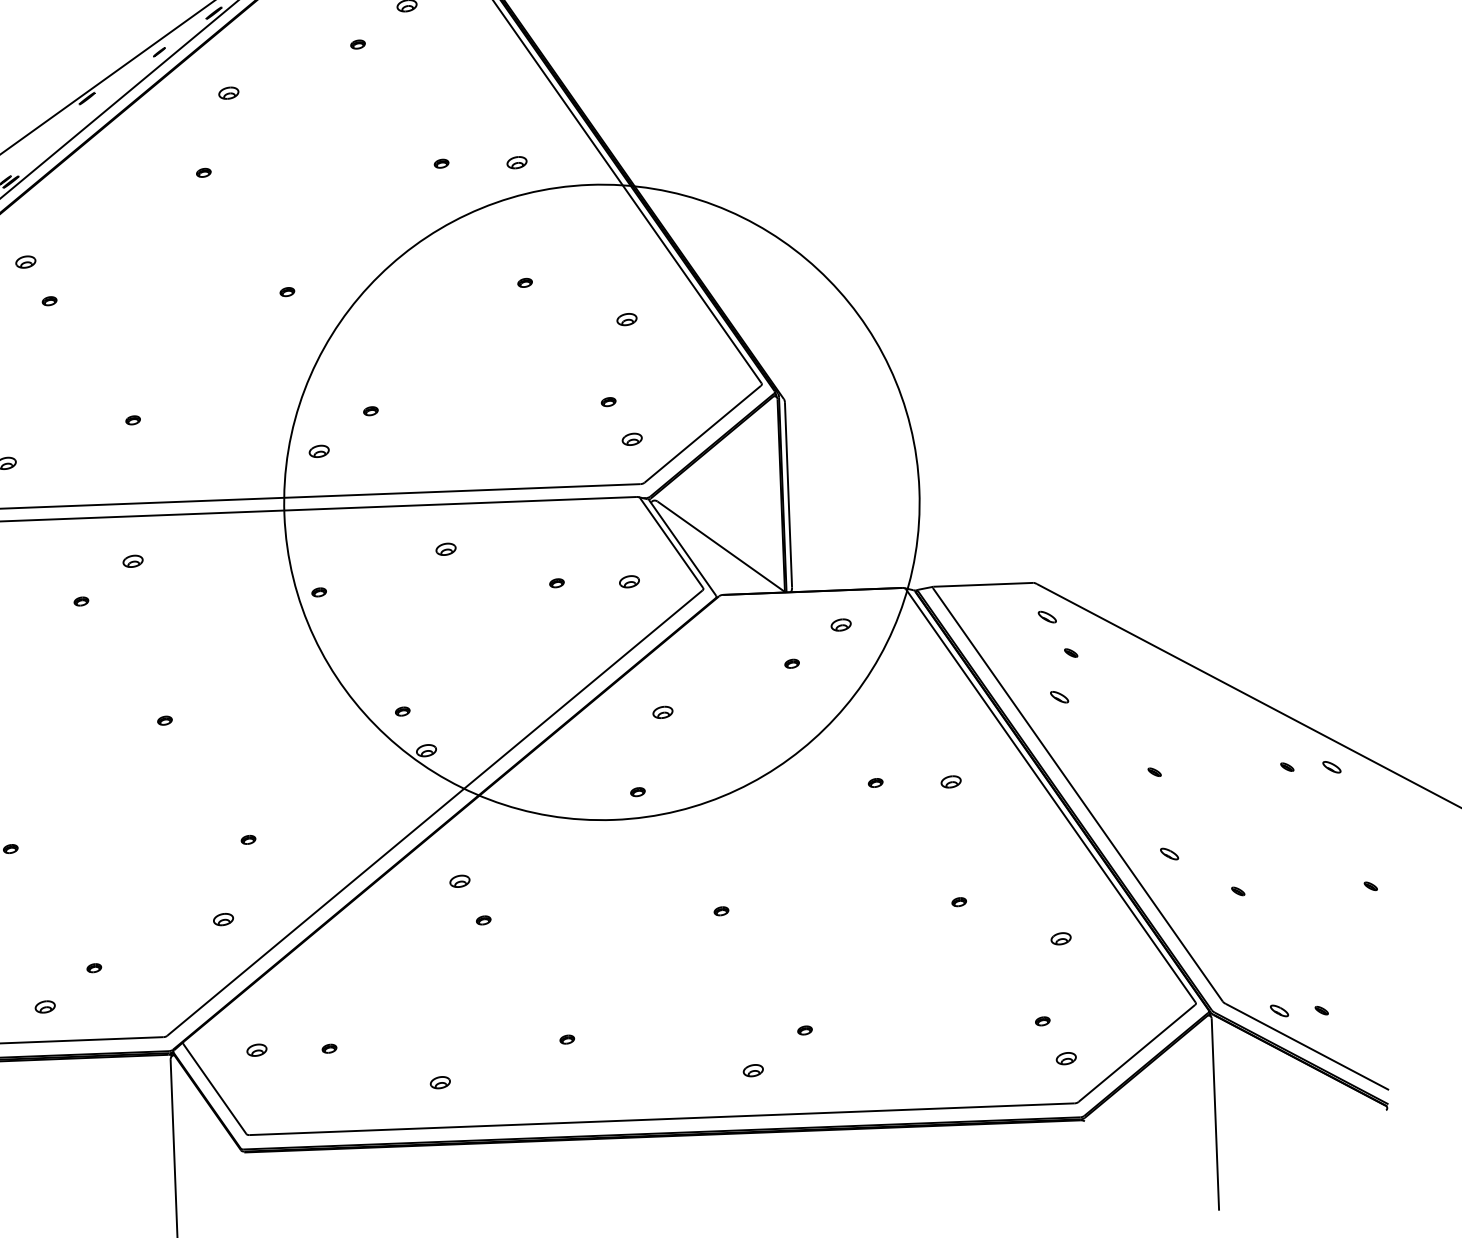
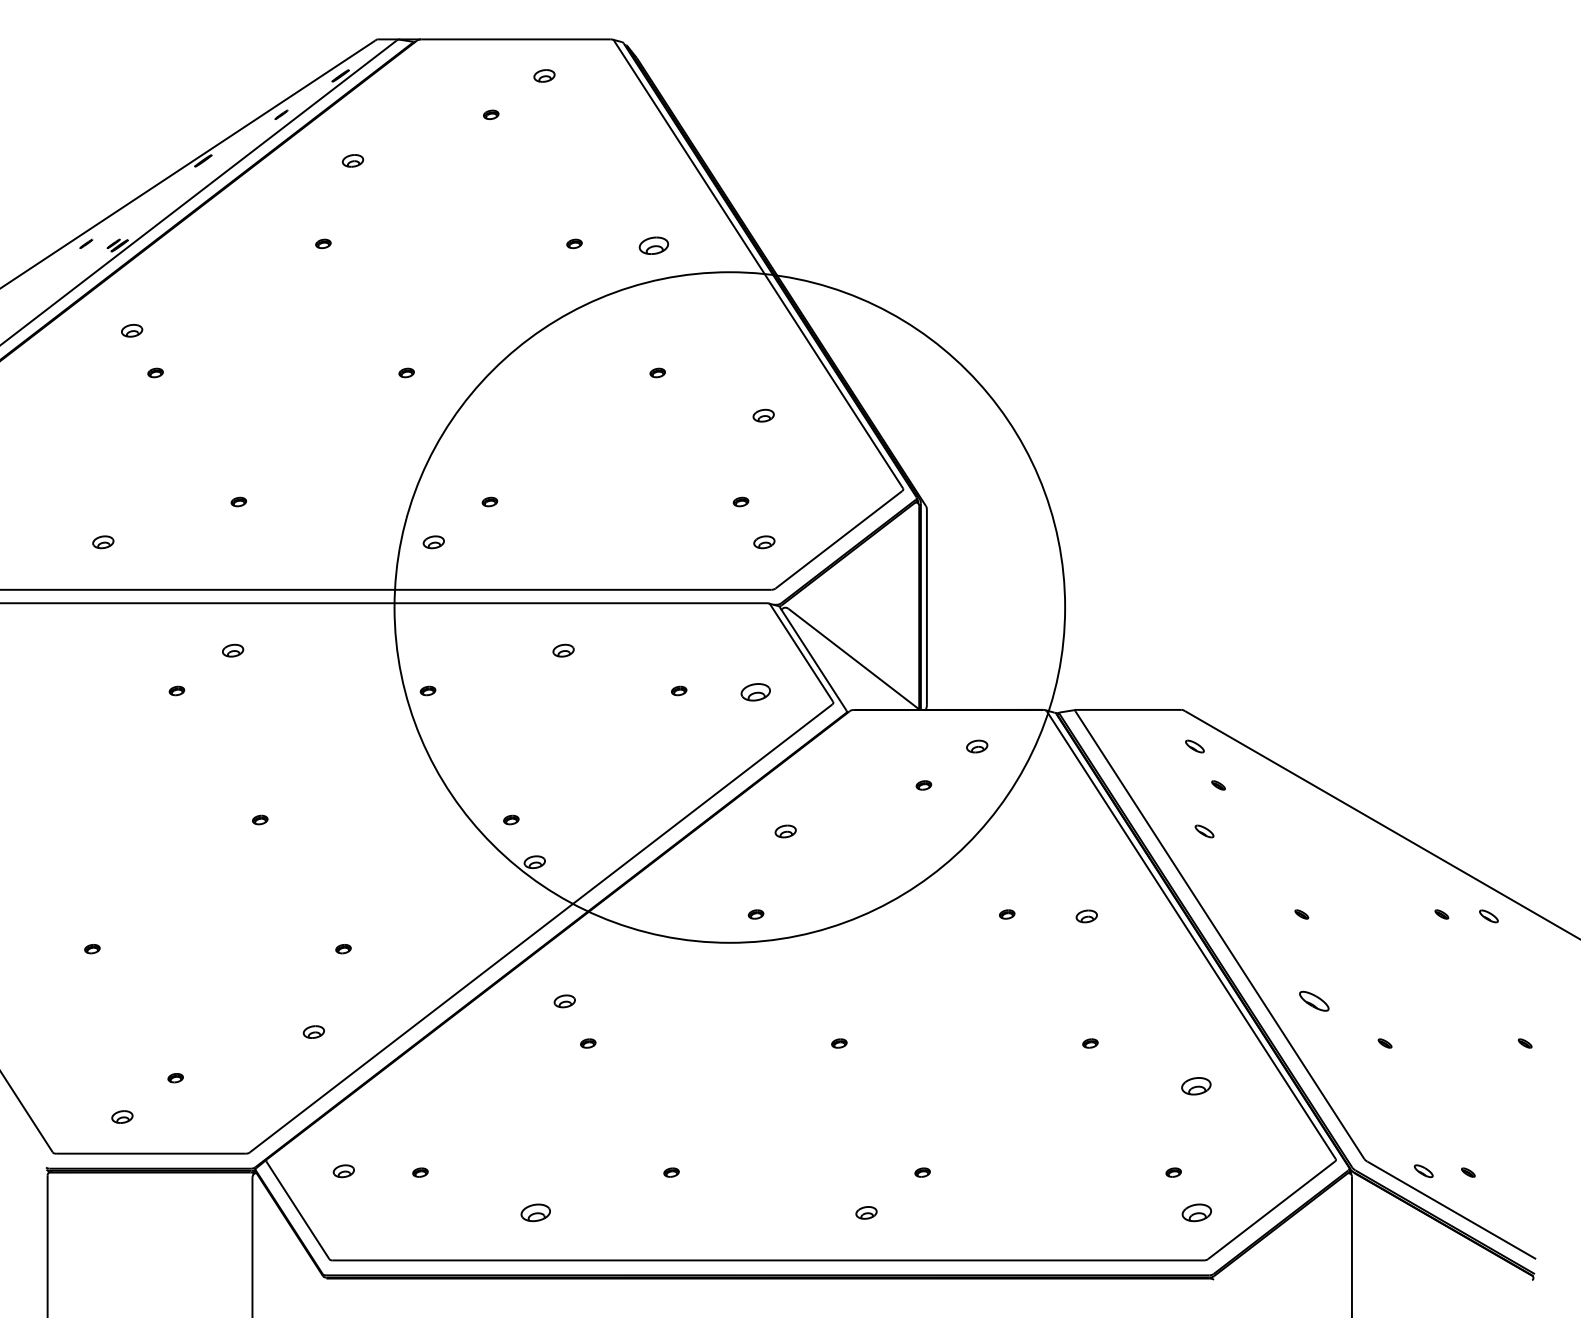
part: (517, 162) -> (654, 245), size x1.4
part: (629, 581) -> (755, 692), size x1.4
part: (1168, 854) -> (1313, 1001), size x1.6
part: (1061, 938) -> (1196, 1086), size x1.4
part: (1066, 1058) -> (1197, 1212), size x1.4
part: (440, 1082) -> (536, 1212), size x1.4

